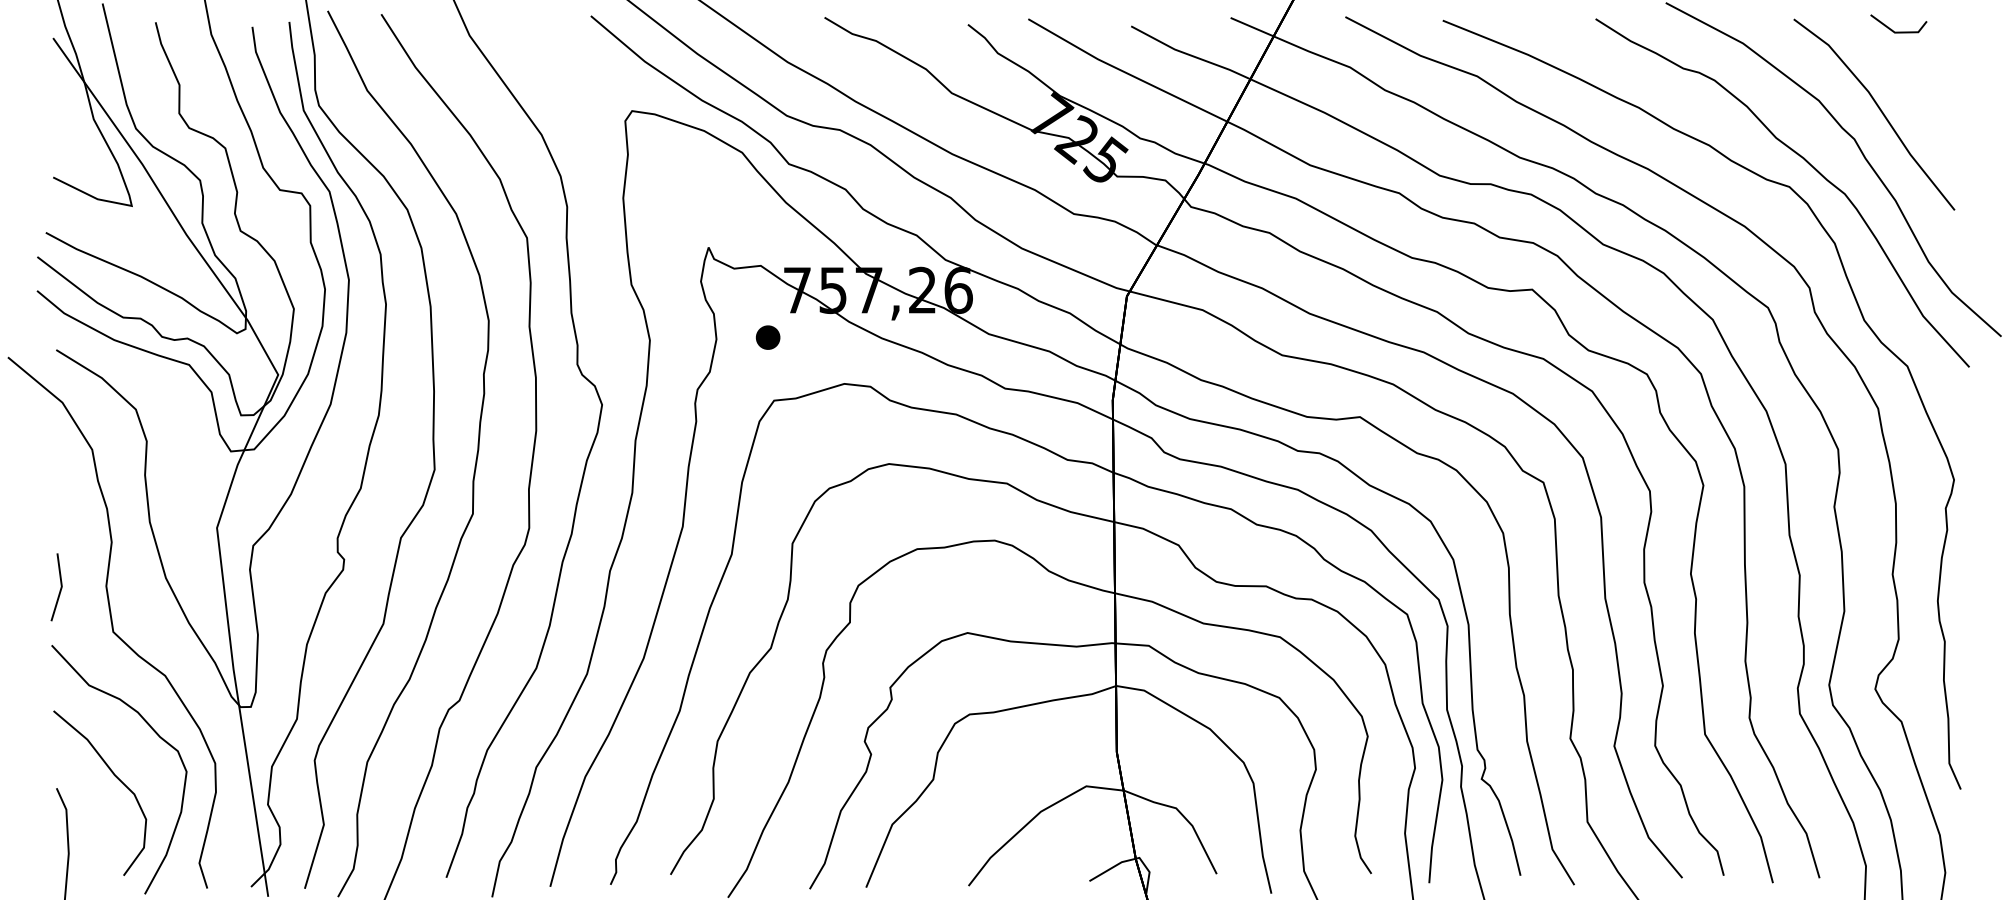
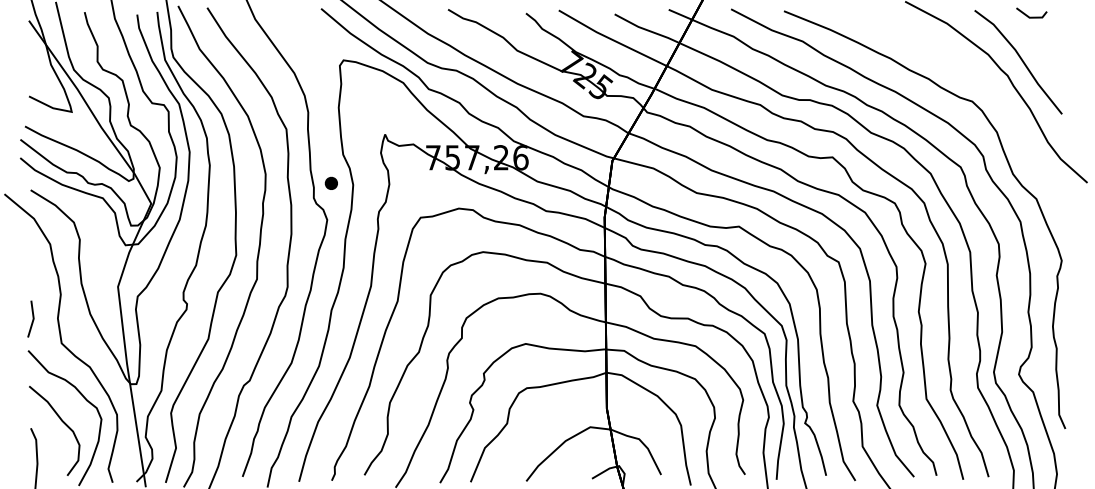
part: (1808, 164) -> (982, 89), removed
part: (766, 335) -> (330, 182), moved

